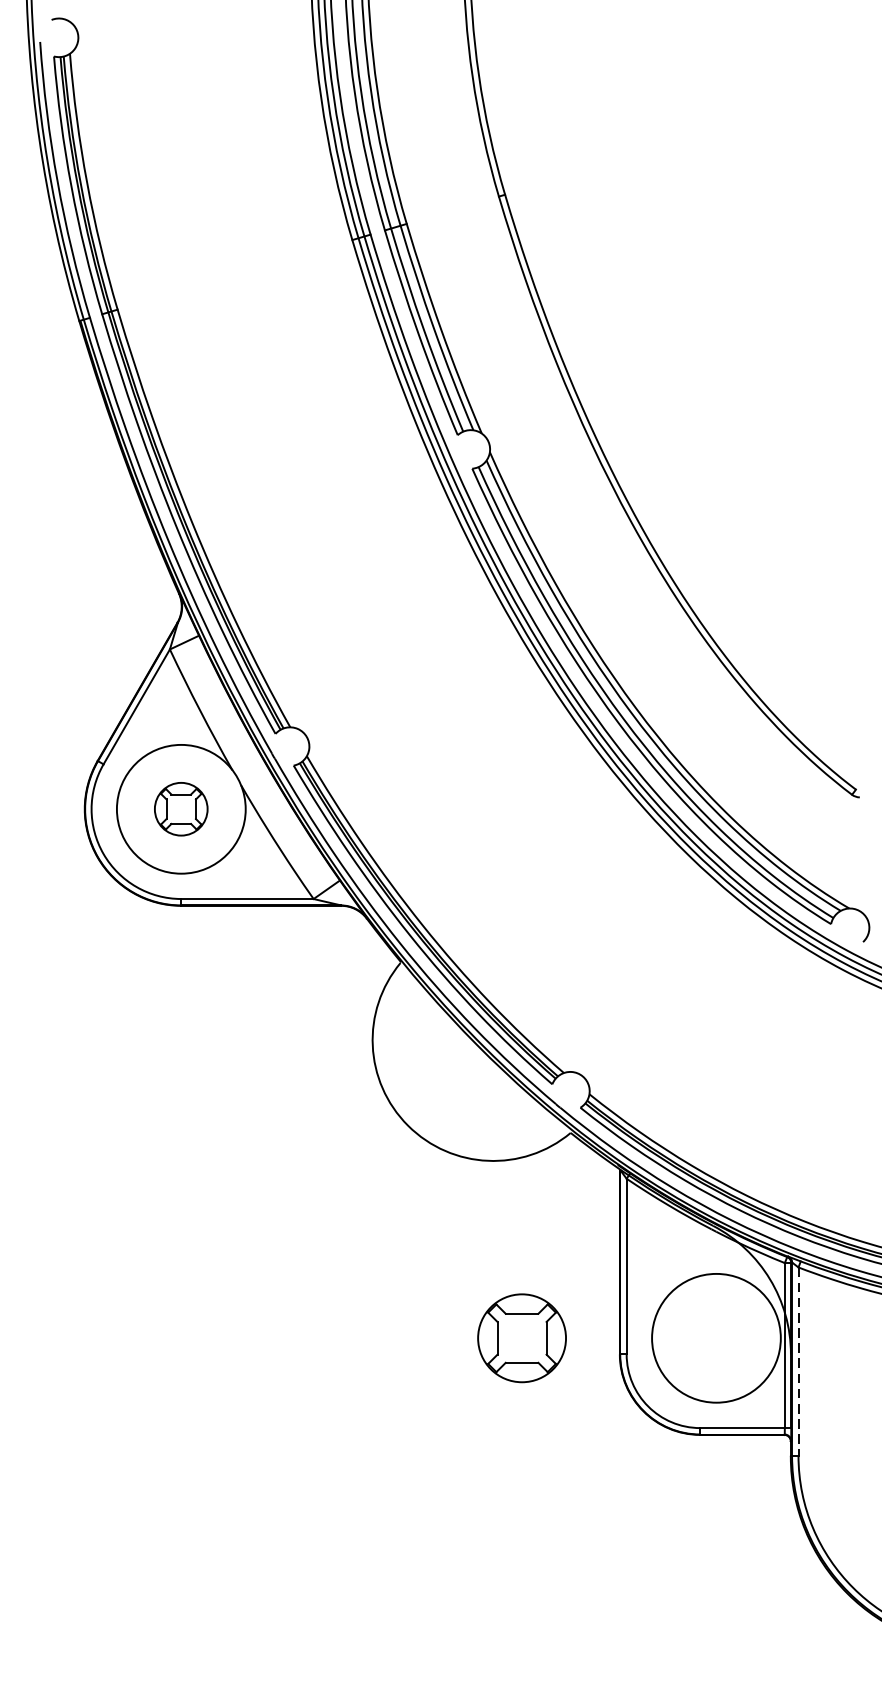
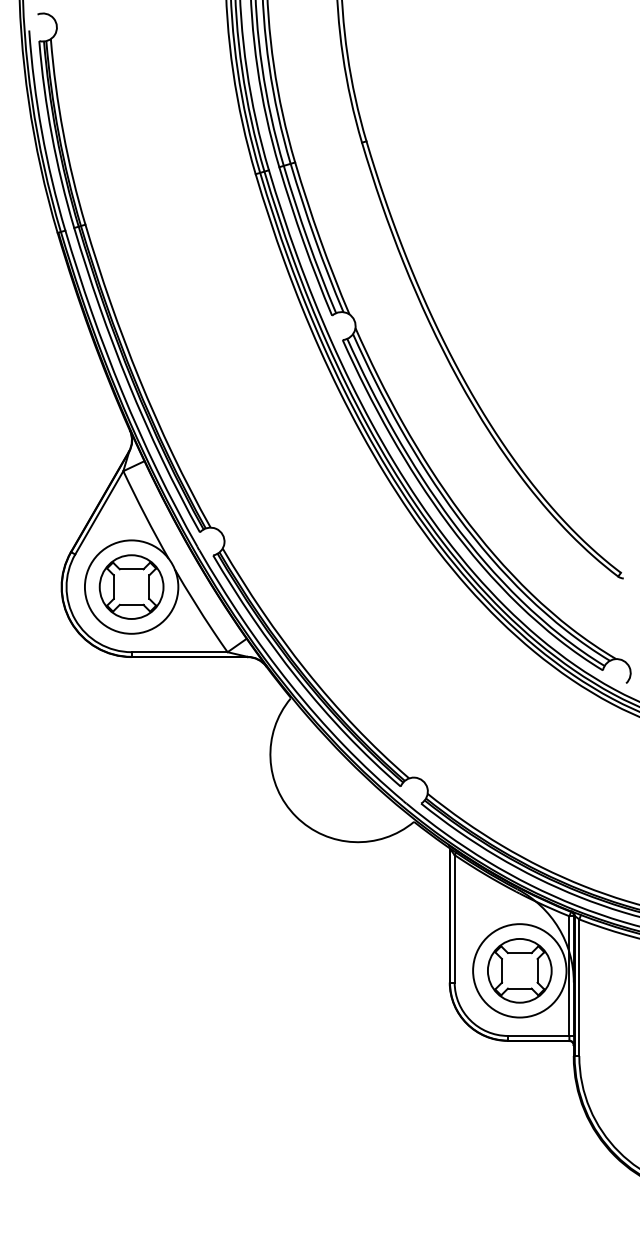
part: (181, 808) -> (131, 586), size x1.67
part: (521, 1337) -> (519, 970), moved
line: (798, 1362) -> (579, 988), dashed -> solid

